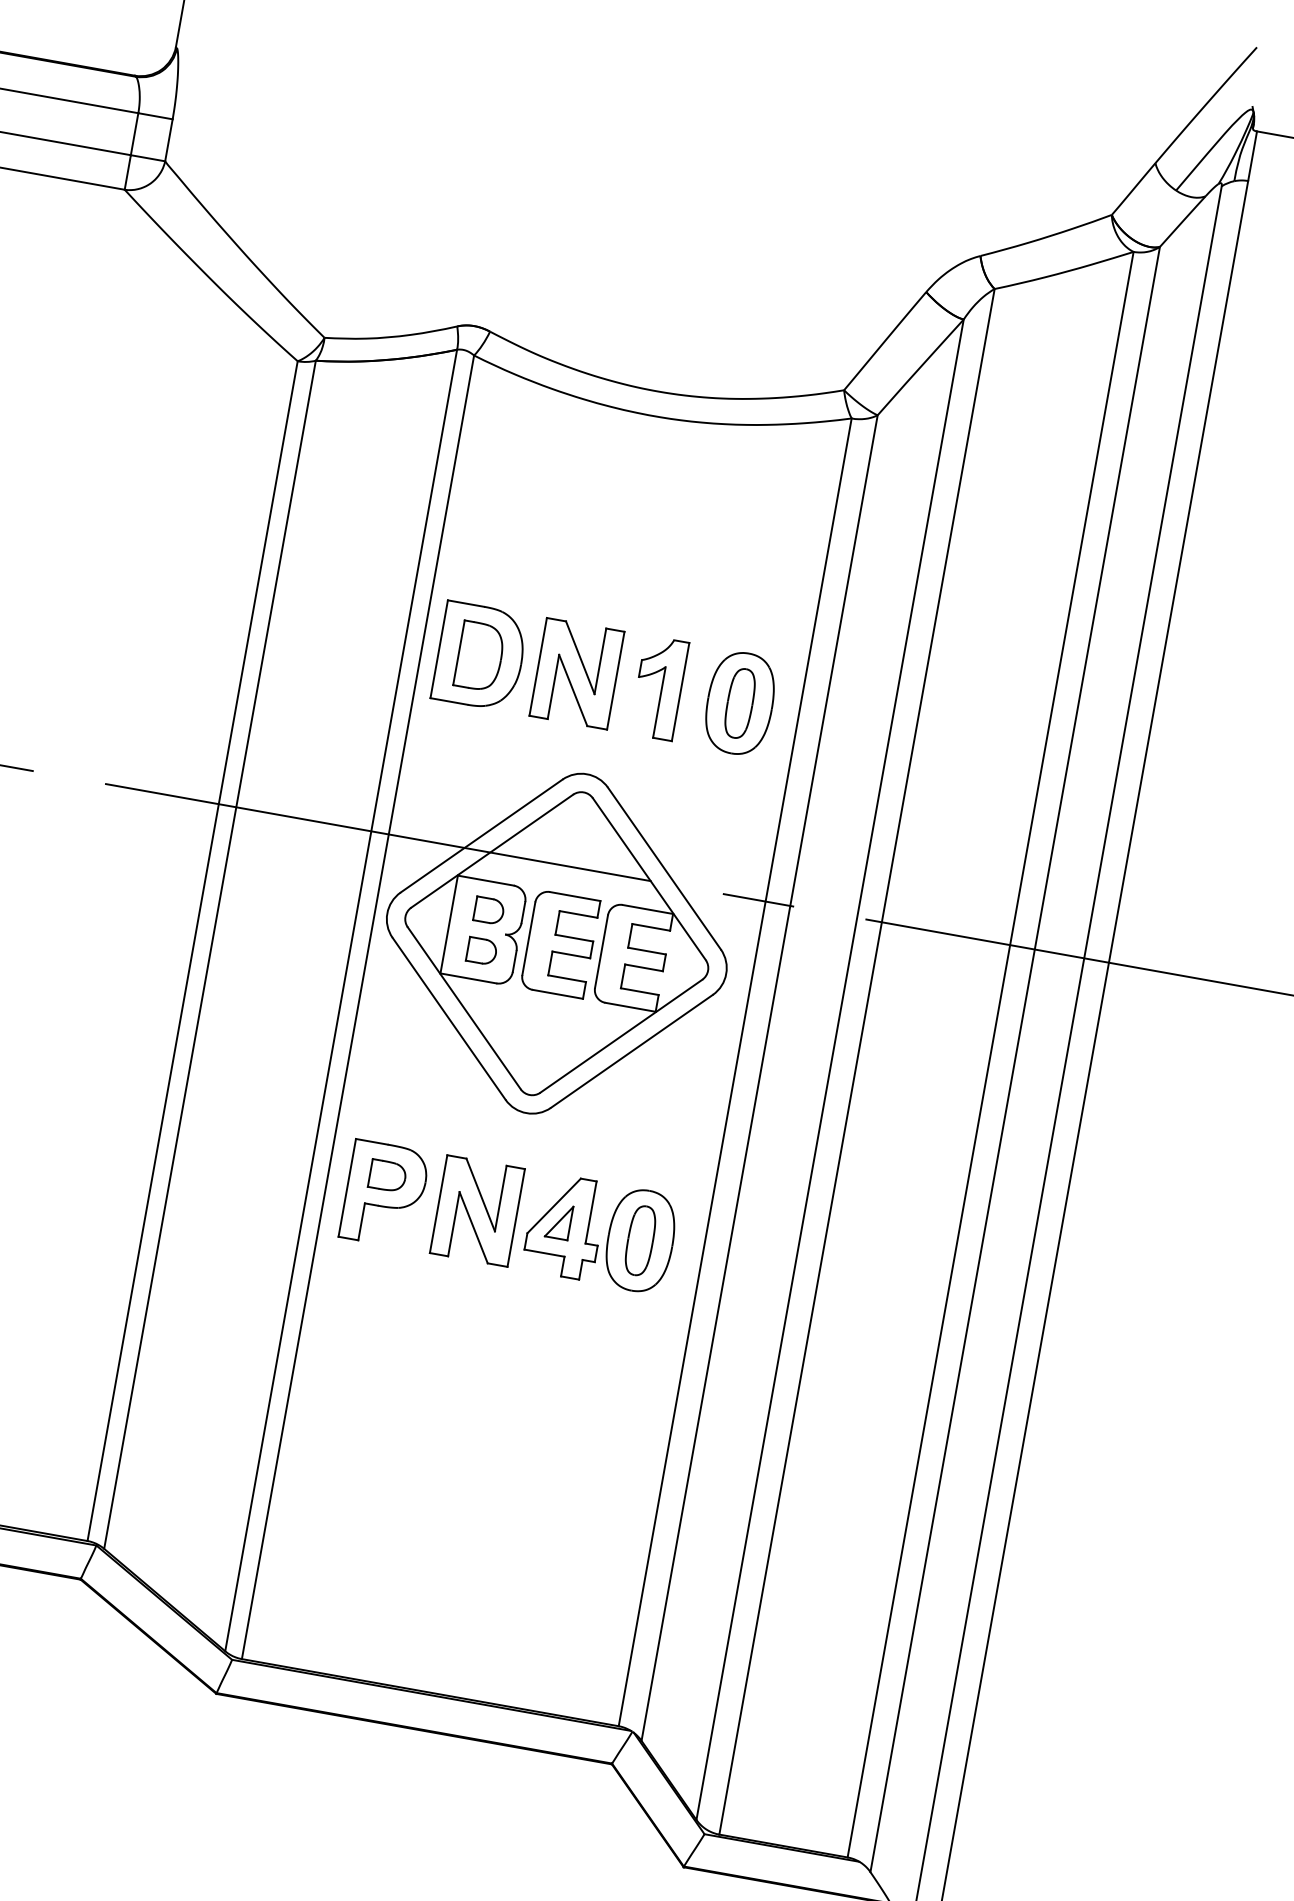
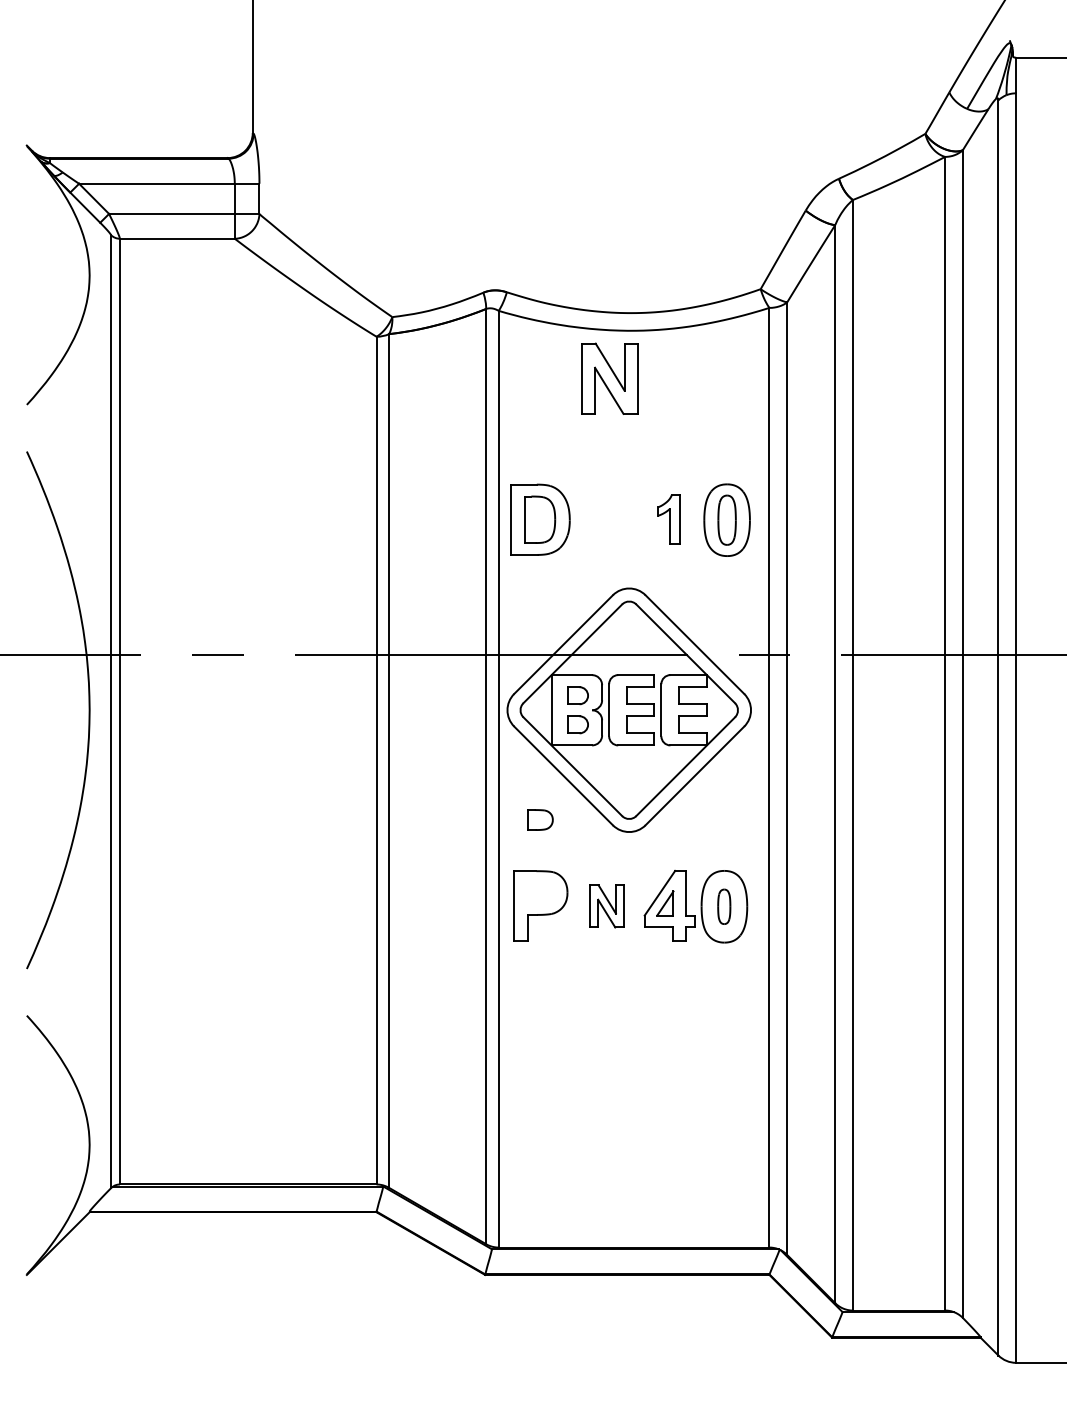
part: (576, 673) -> (609, 378), moved
part: (658, 687) -> (668, 519), size x0.7
part: (388, 1175) -> (540, 819), moved
part: (476, 1211) -> (606, 906), size x0.6
part: (639, 1240) -> (723, 906), size x0.7

